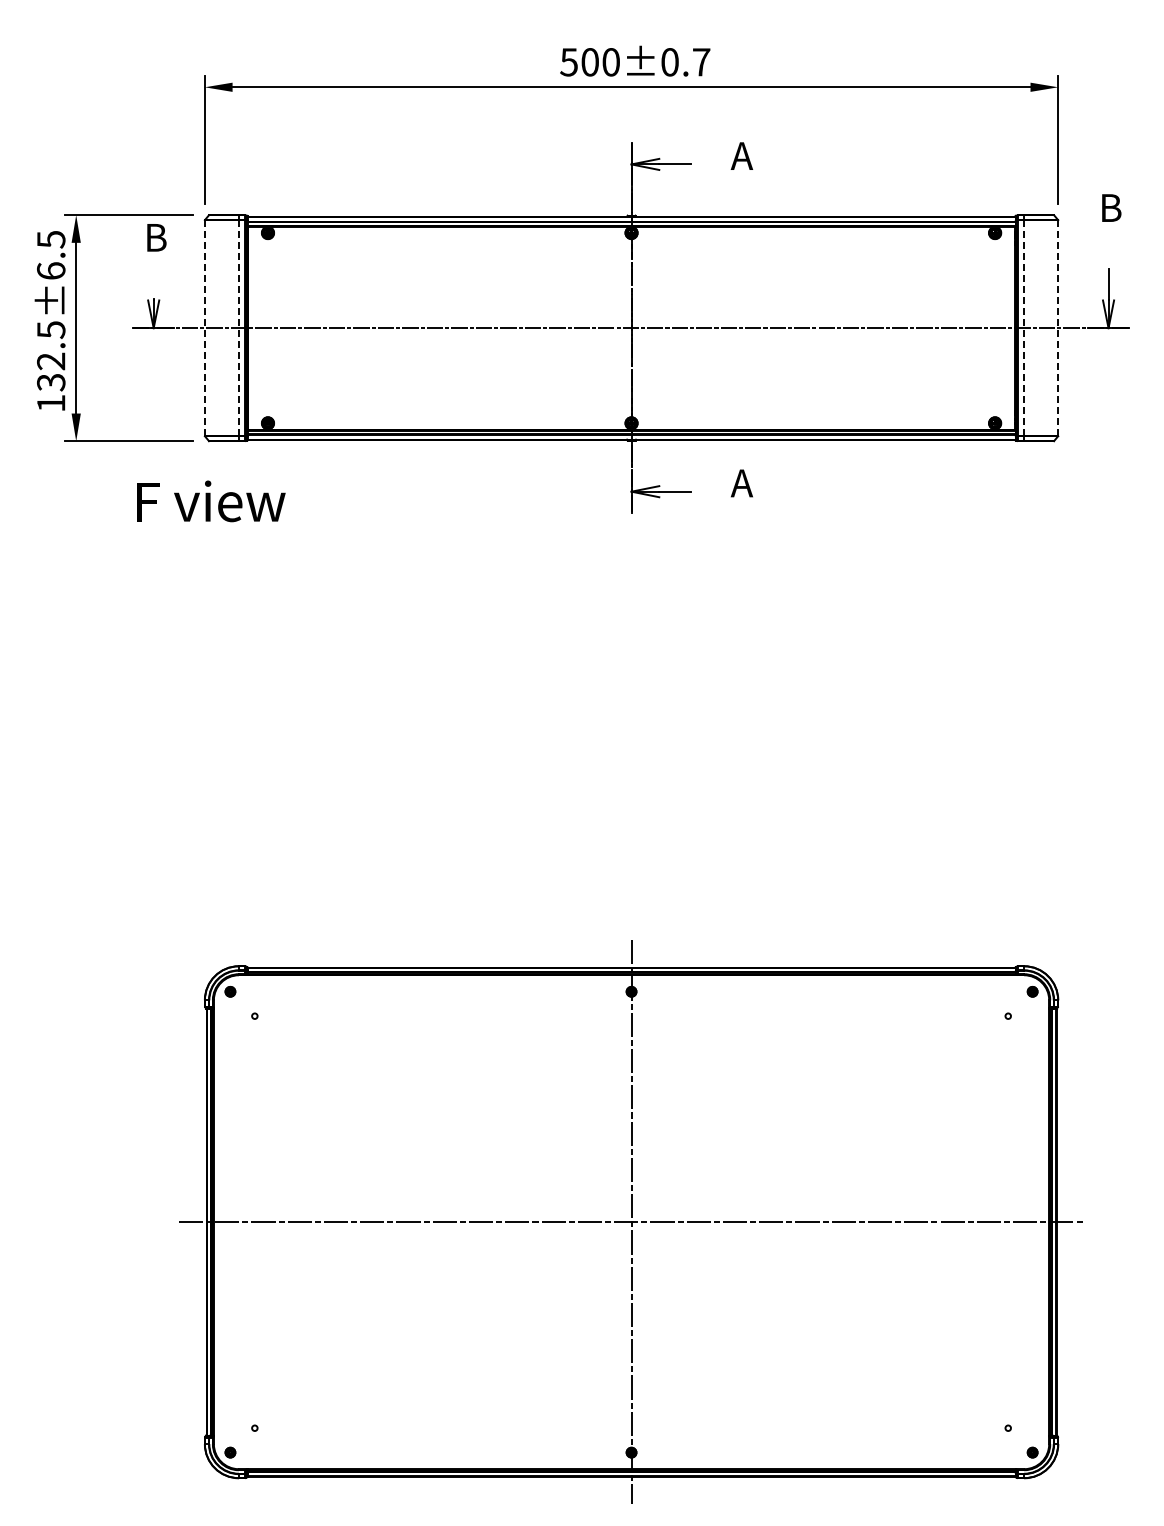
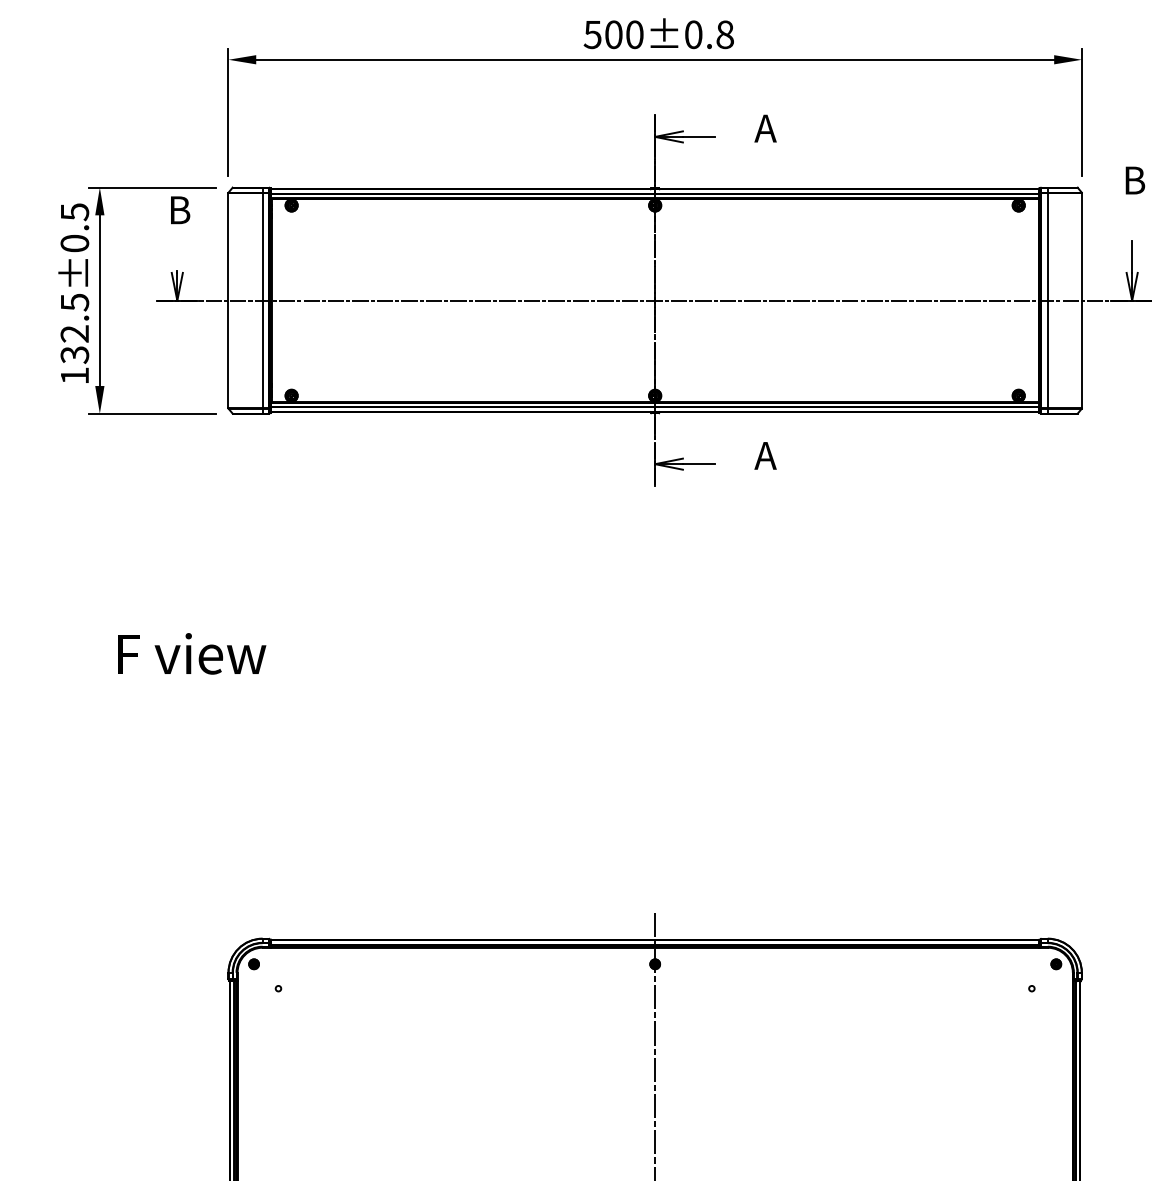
text: (701, 62) -> (725, 34), 500±0.7 -> 500±0.8
text: (51, 270) -> (75, 242), 132.5±6.5 -> 132.5±0.5
line: (204, 328) -> (228, 300), dashed -> solid
line: (238, 328) -> (262, 300), dashed -> solid
line: (1024, 328) -> (1048, 300), dashed -> solid
line: (1058, 328) -> (1082, 300), dashed -> solid
text: (211, 501) -> (192, 653), moved

